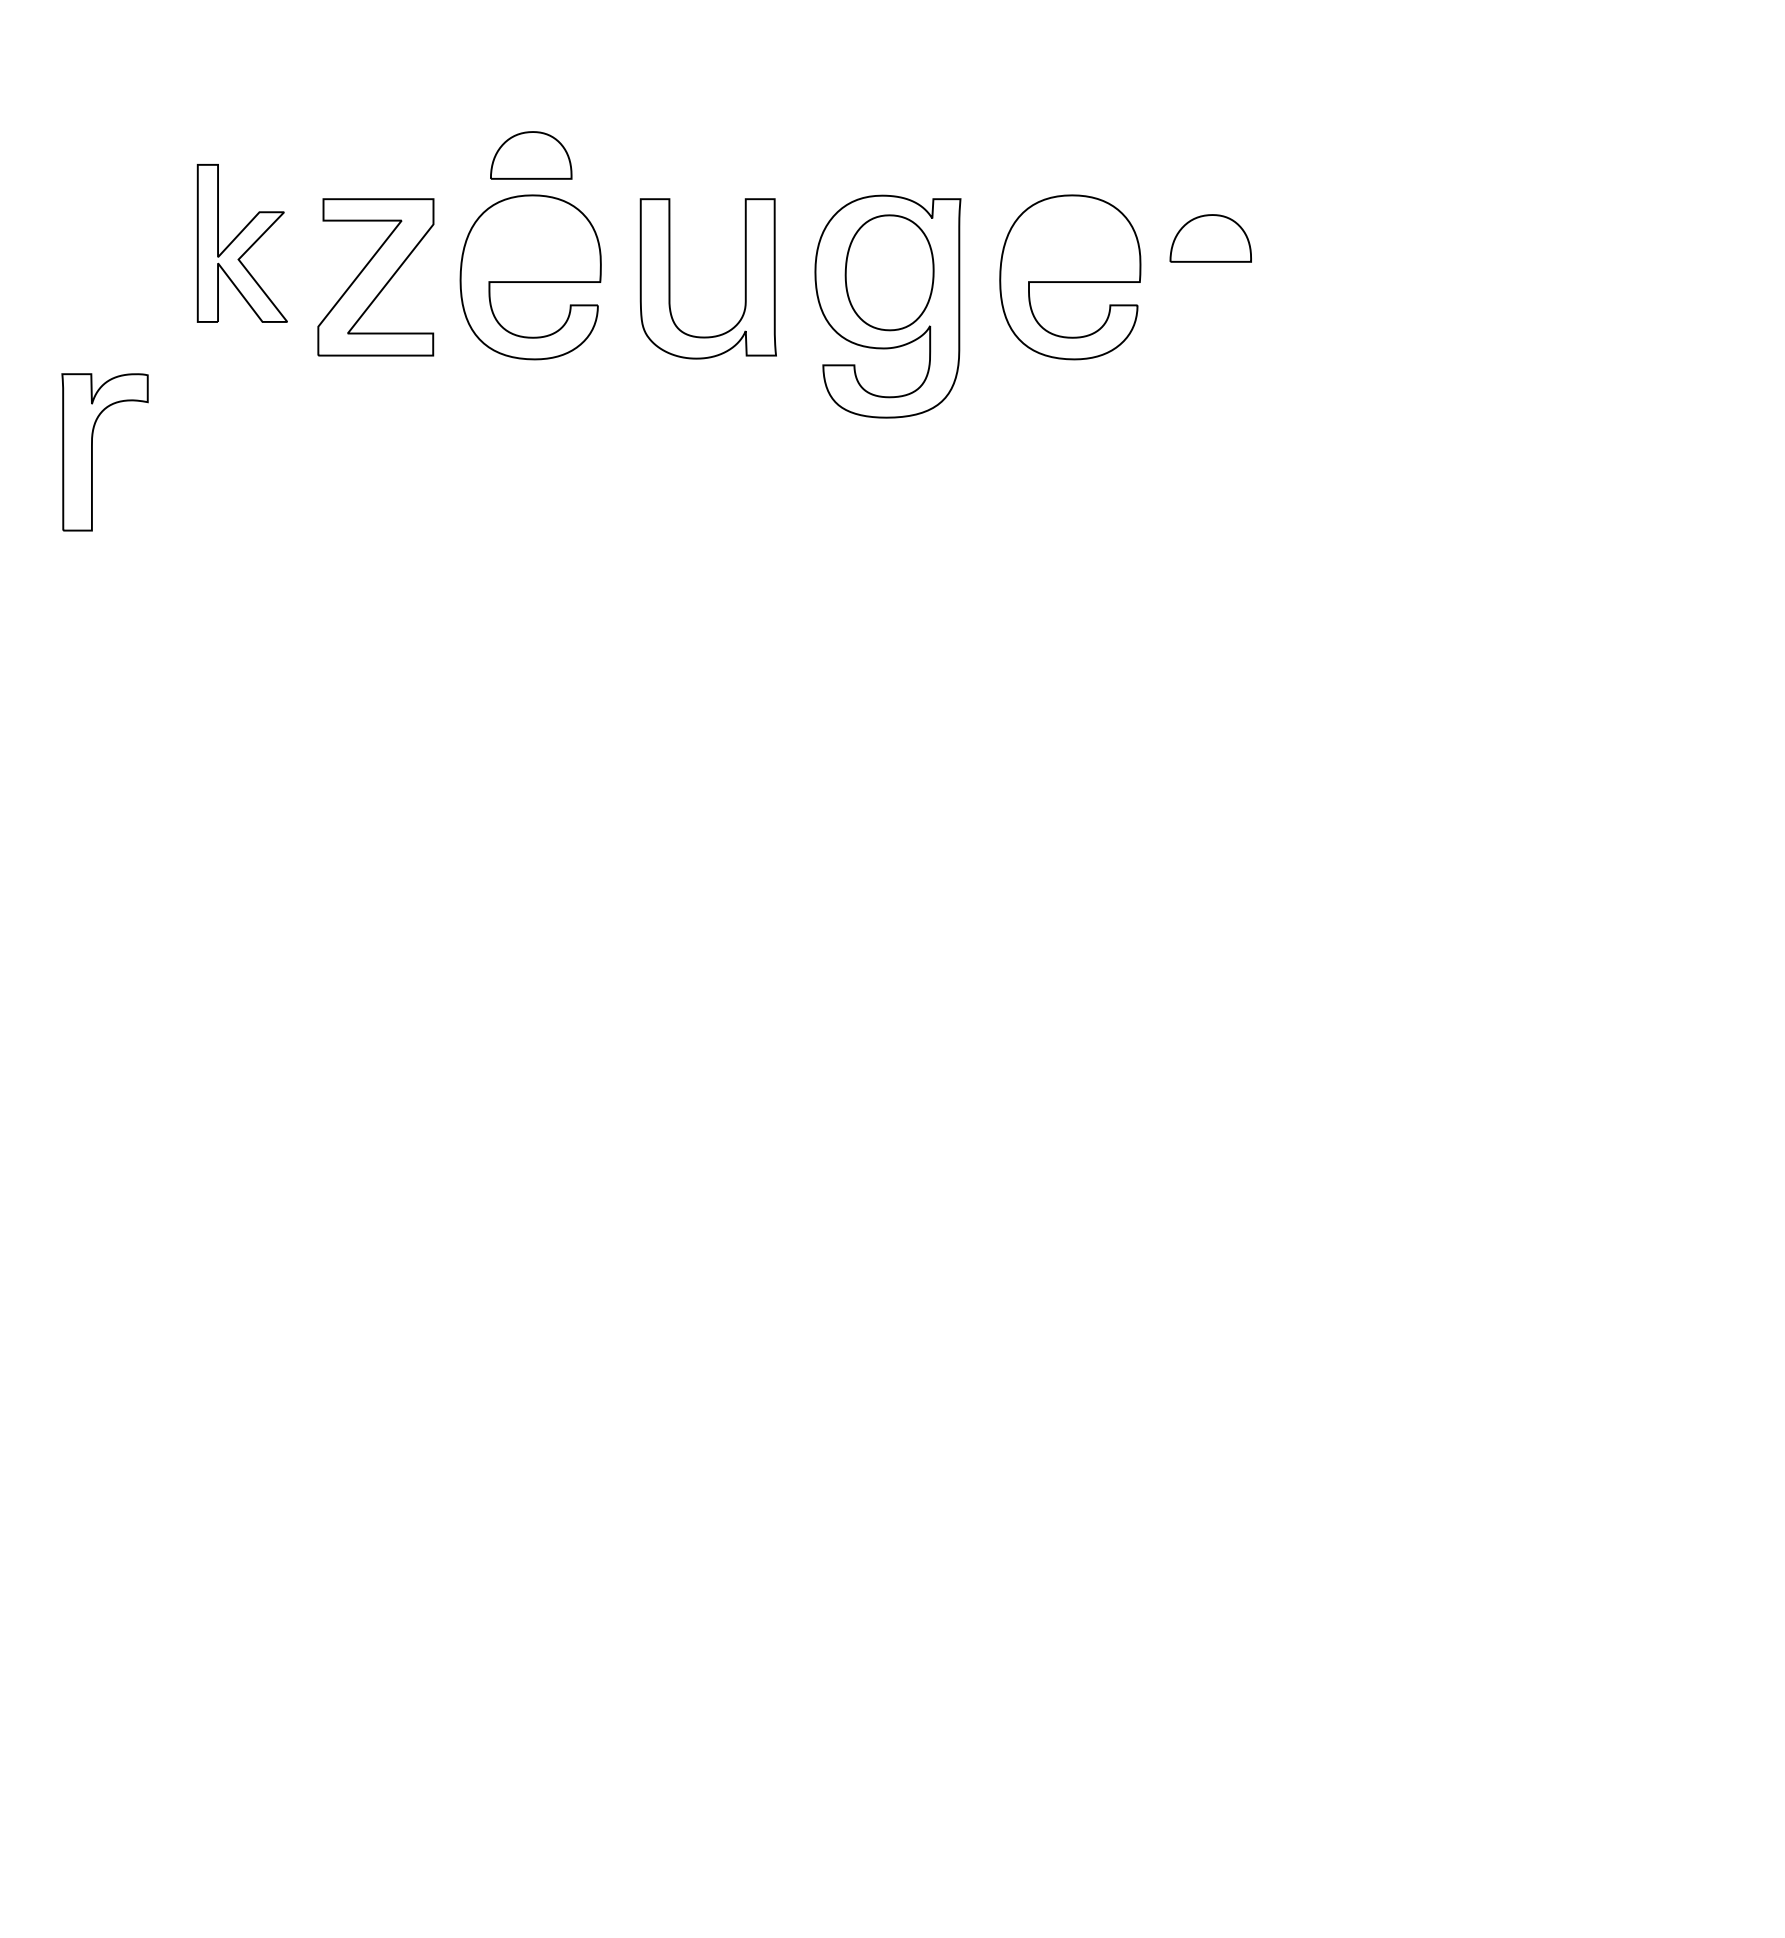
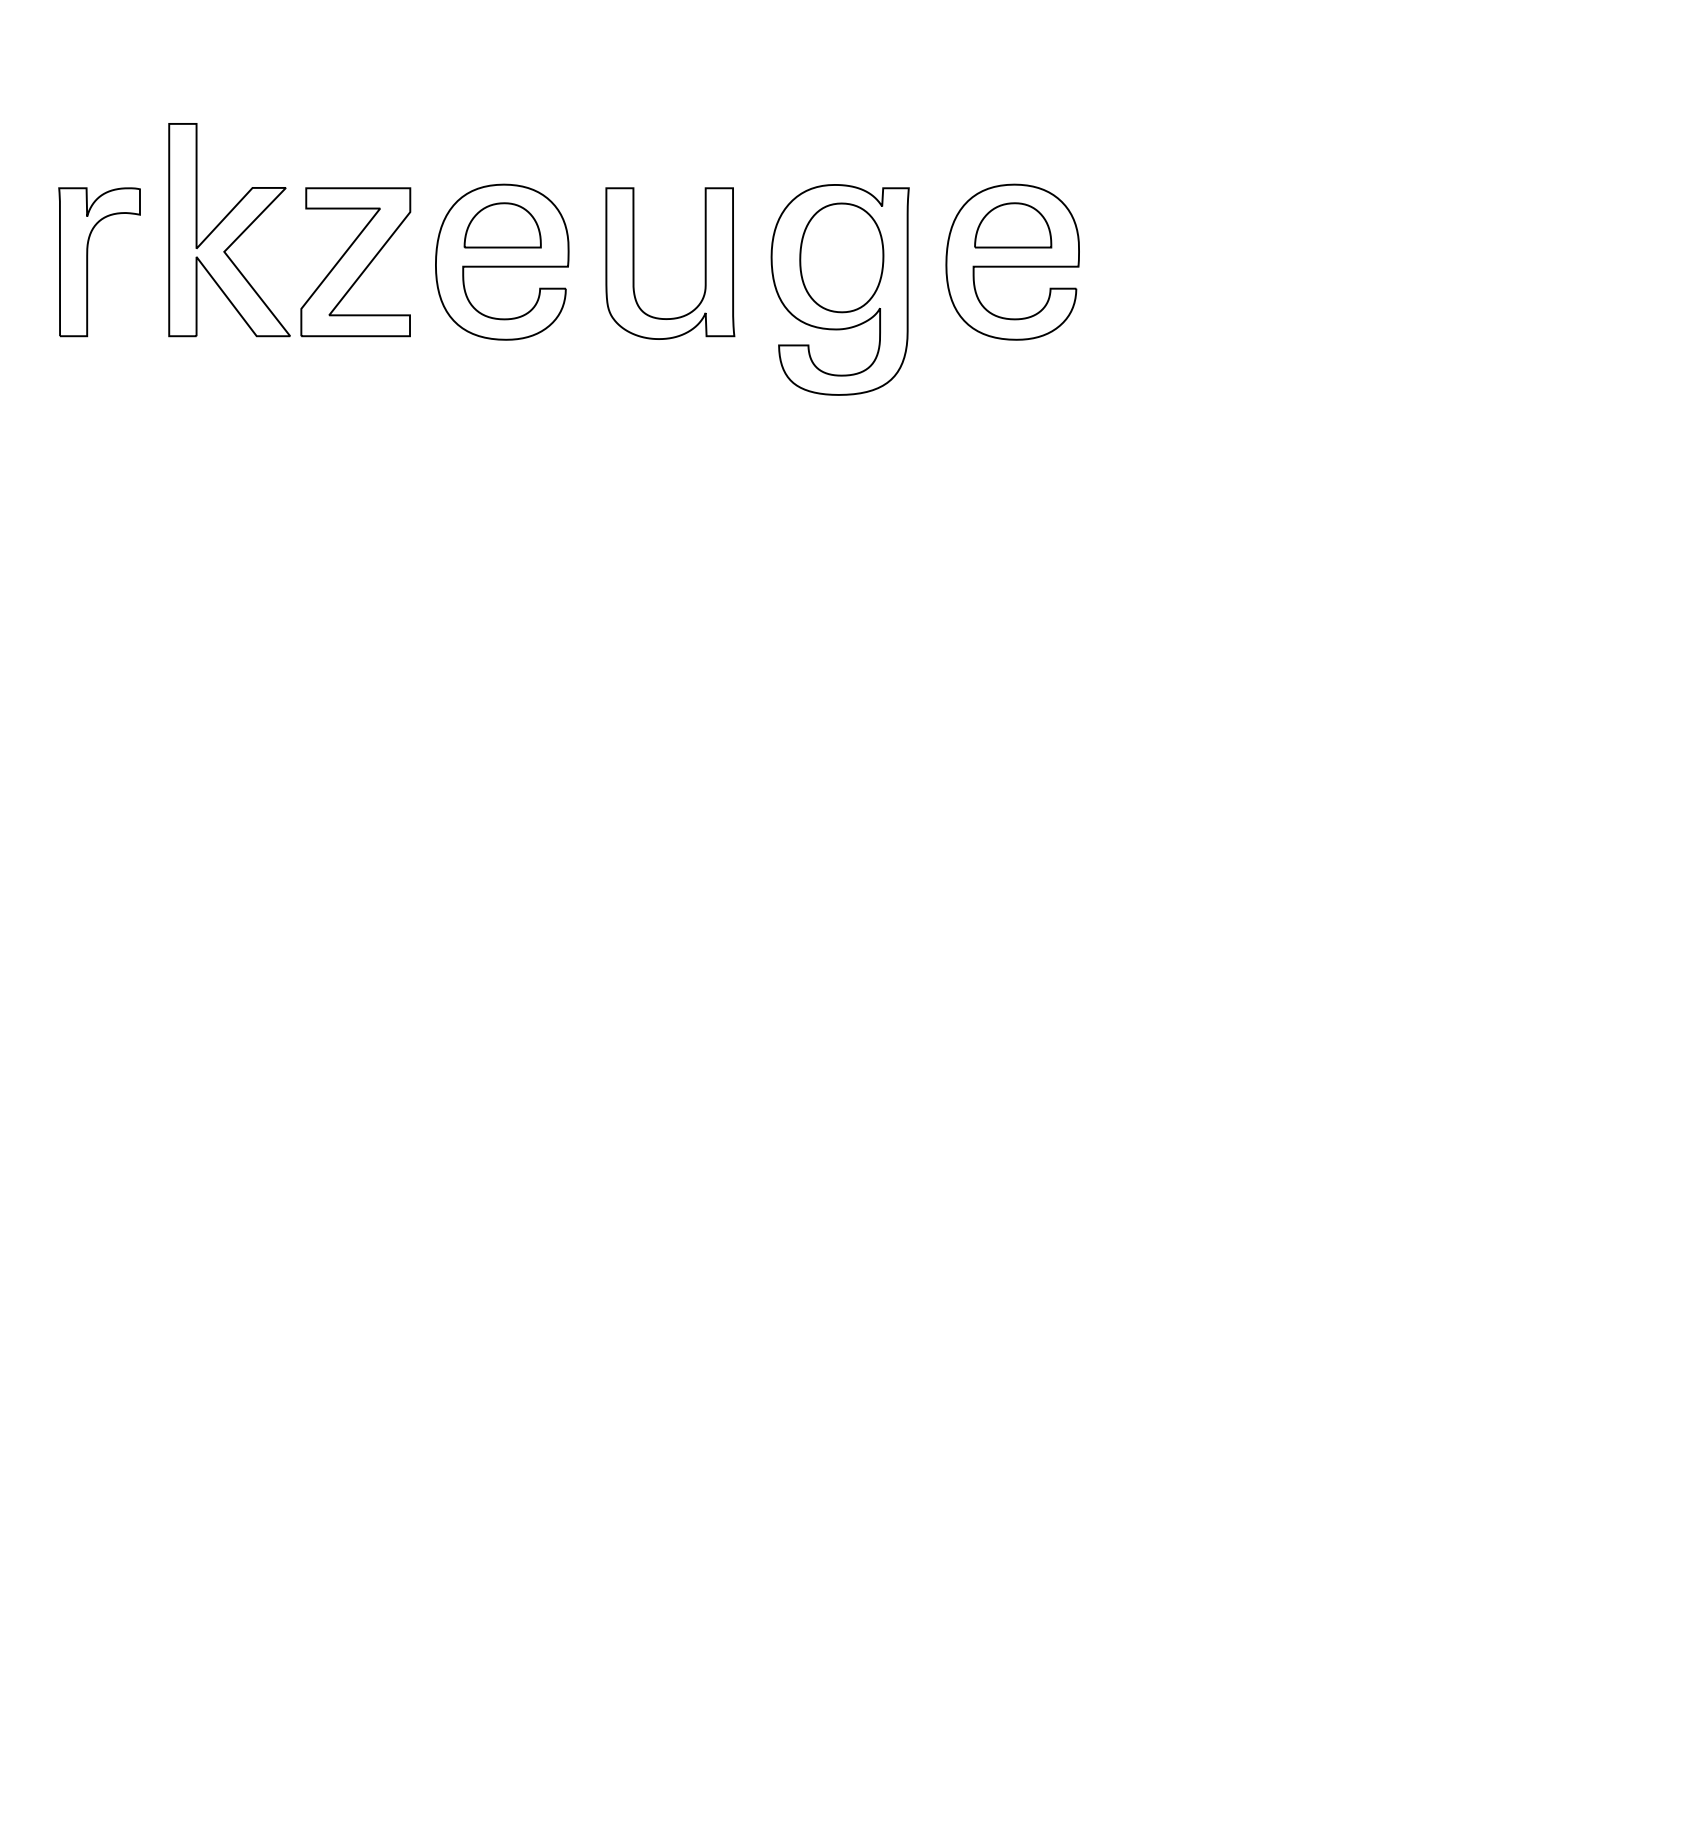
part: (531, 155) -> (502, 225), moved
part: (1210, 238) -> (1012, 225), moved
part: (242, 243) -> (229, 230), size x1.43
part: (92, 452) -> (87, 262), moved

